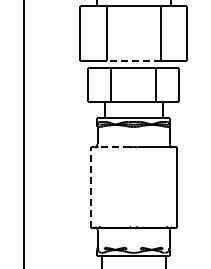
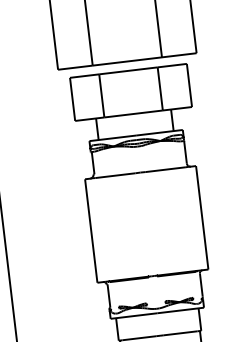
line: (133, 60) -> (127, 61), dashed -> solid
line: (114, 147) -> (116, 176), dashed -> solid
line: (90, 186) -> (91, 229), dashed -> solid

